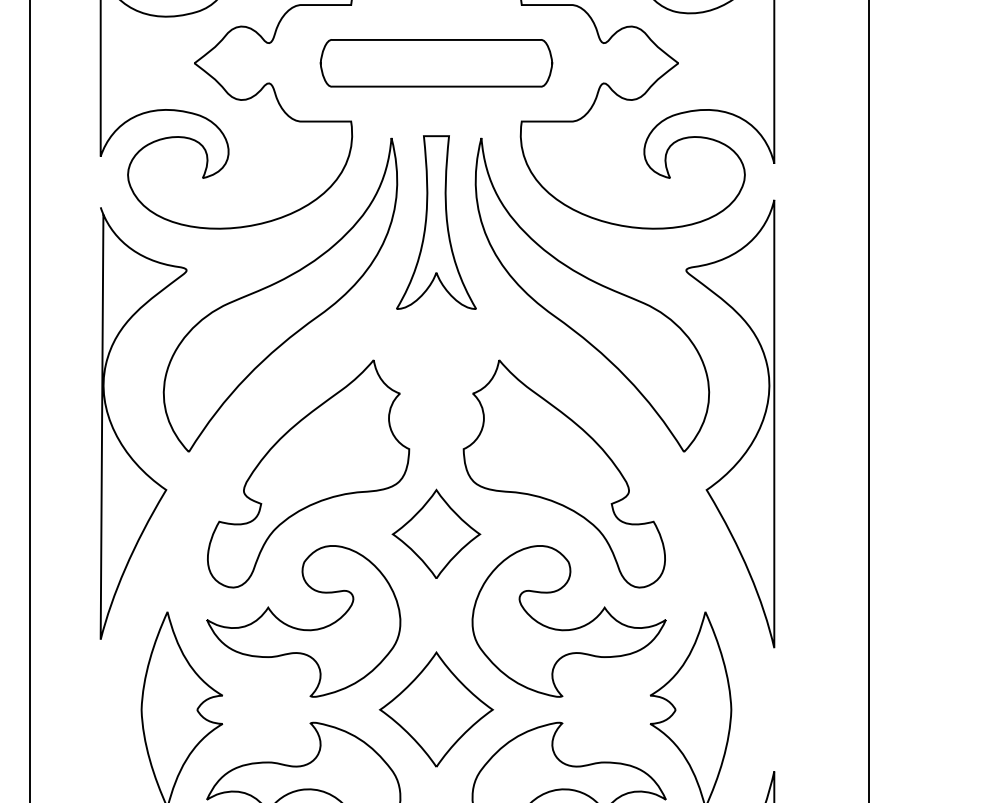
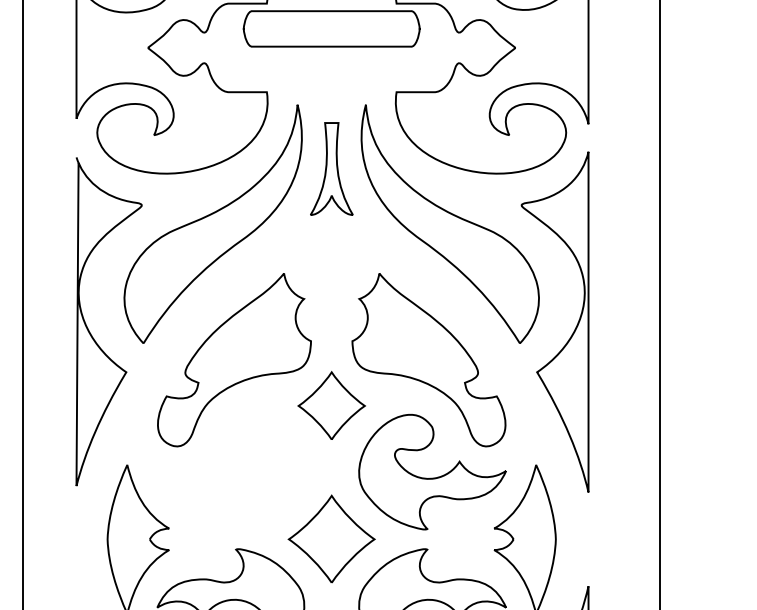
part: (436, 62) -> (331, 28), moved
part: (436, 221) -> (331, 168), size x0.7
part: (303, 620) -> (230, 471), removed

